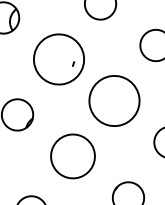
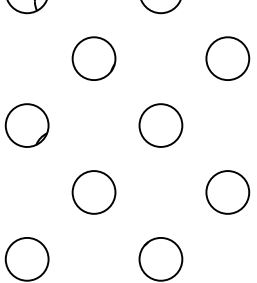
circle: (58, 59) -> (93, 58), size x0.62
circle: (114, 100) -> (160, 125), size x0.62
circle: (72, 156) -> (93, 192), size x0.71

